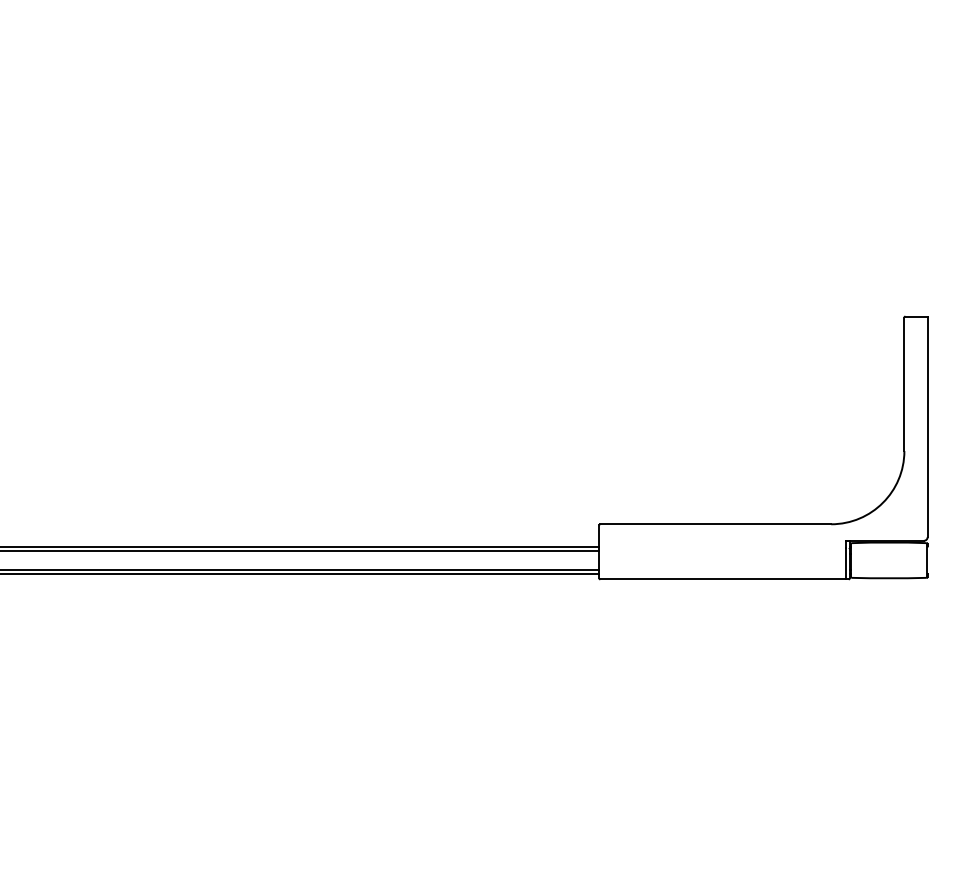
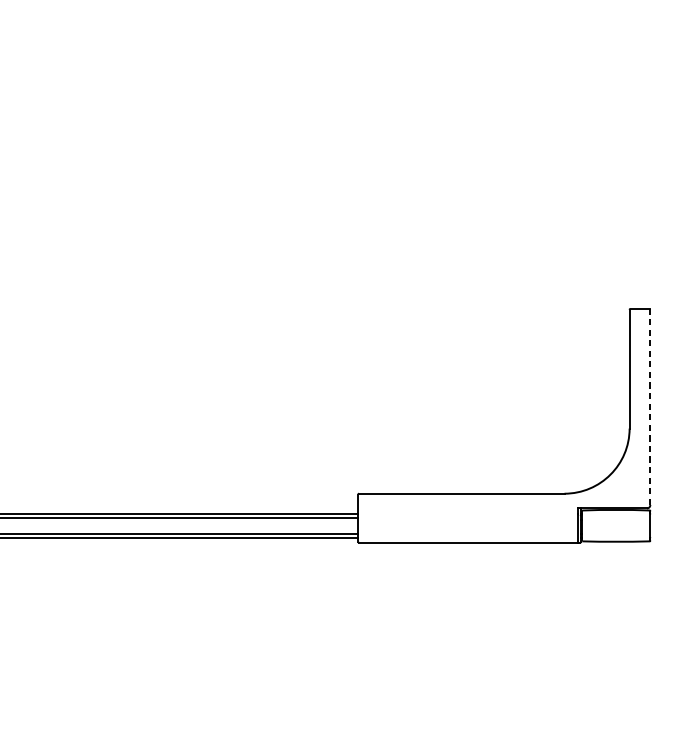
line: (927, 426) -> (650, 406), solid -> dashed

